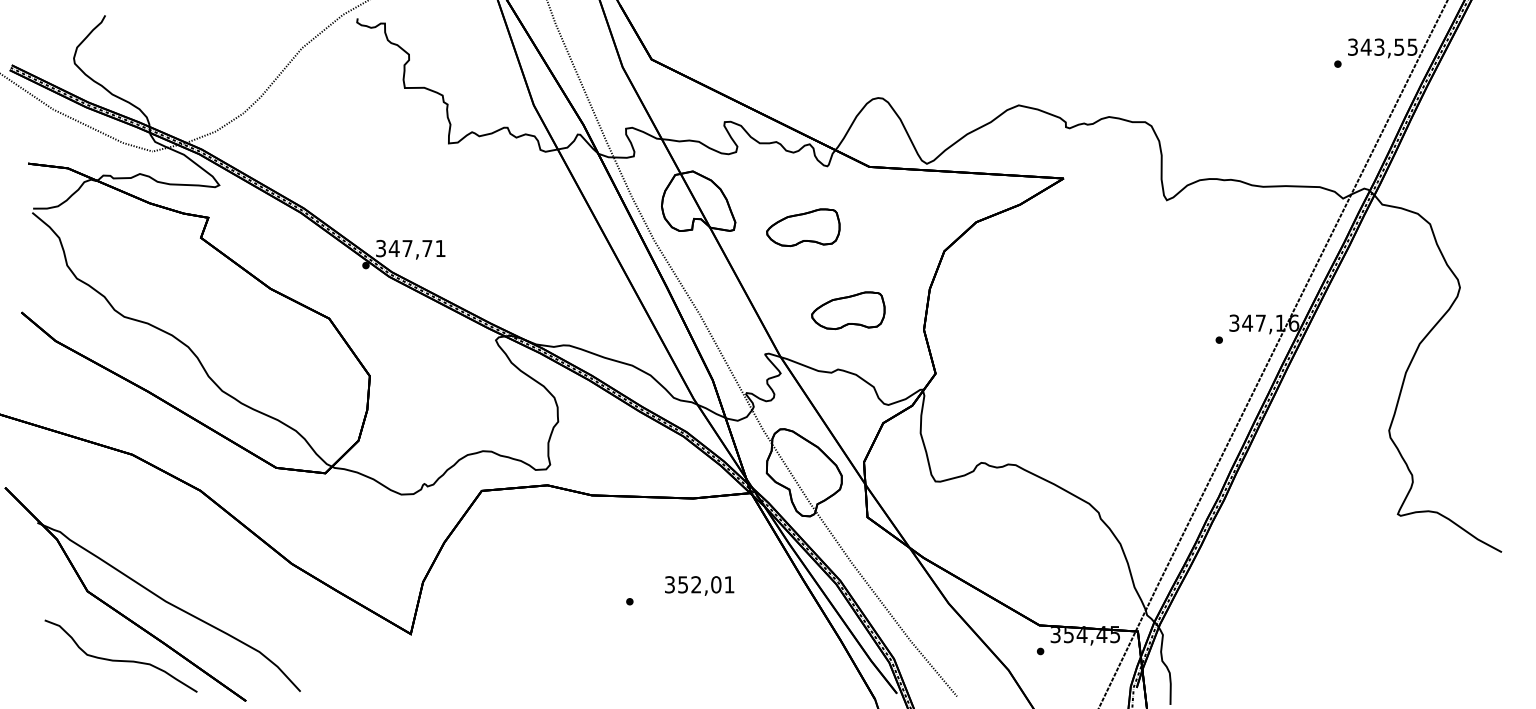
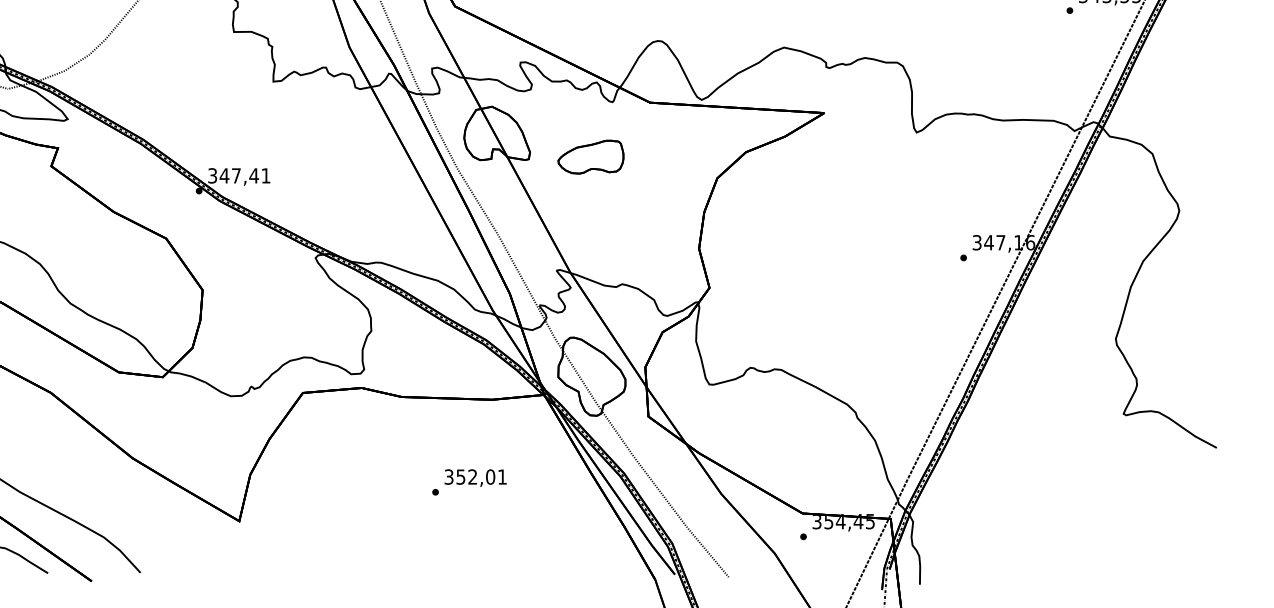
text: (426, 248) -> (253, 175), 347,71 -> 347,41
part: (848, 310) -> (631, 231), removed
text: (699, 585) -> (475, 477), moved

